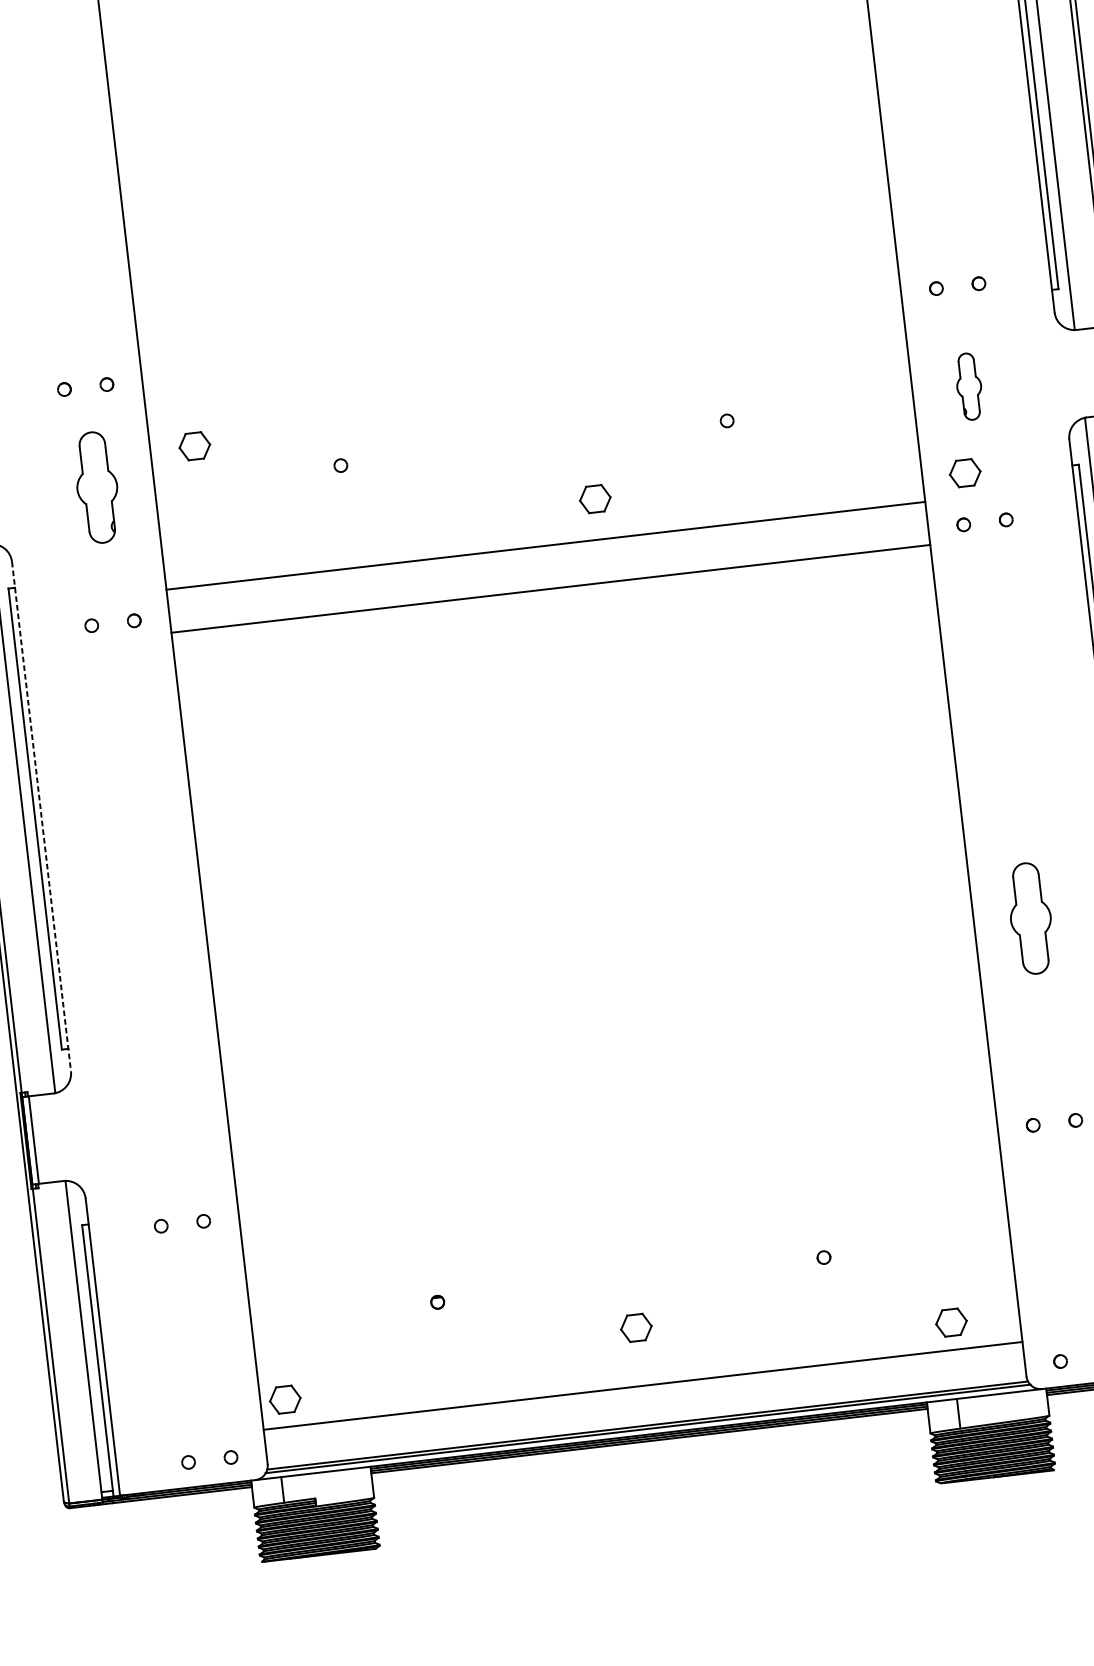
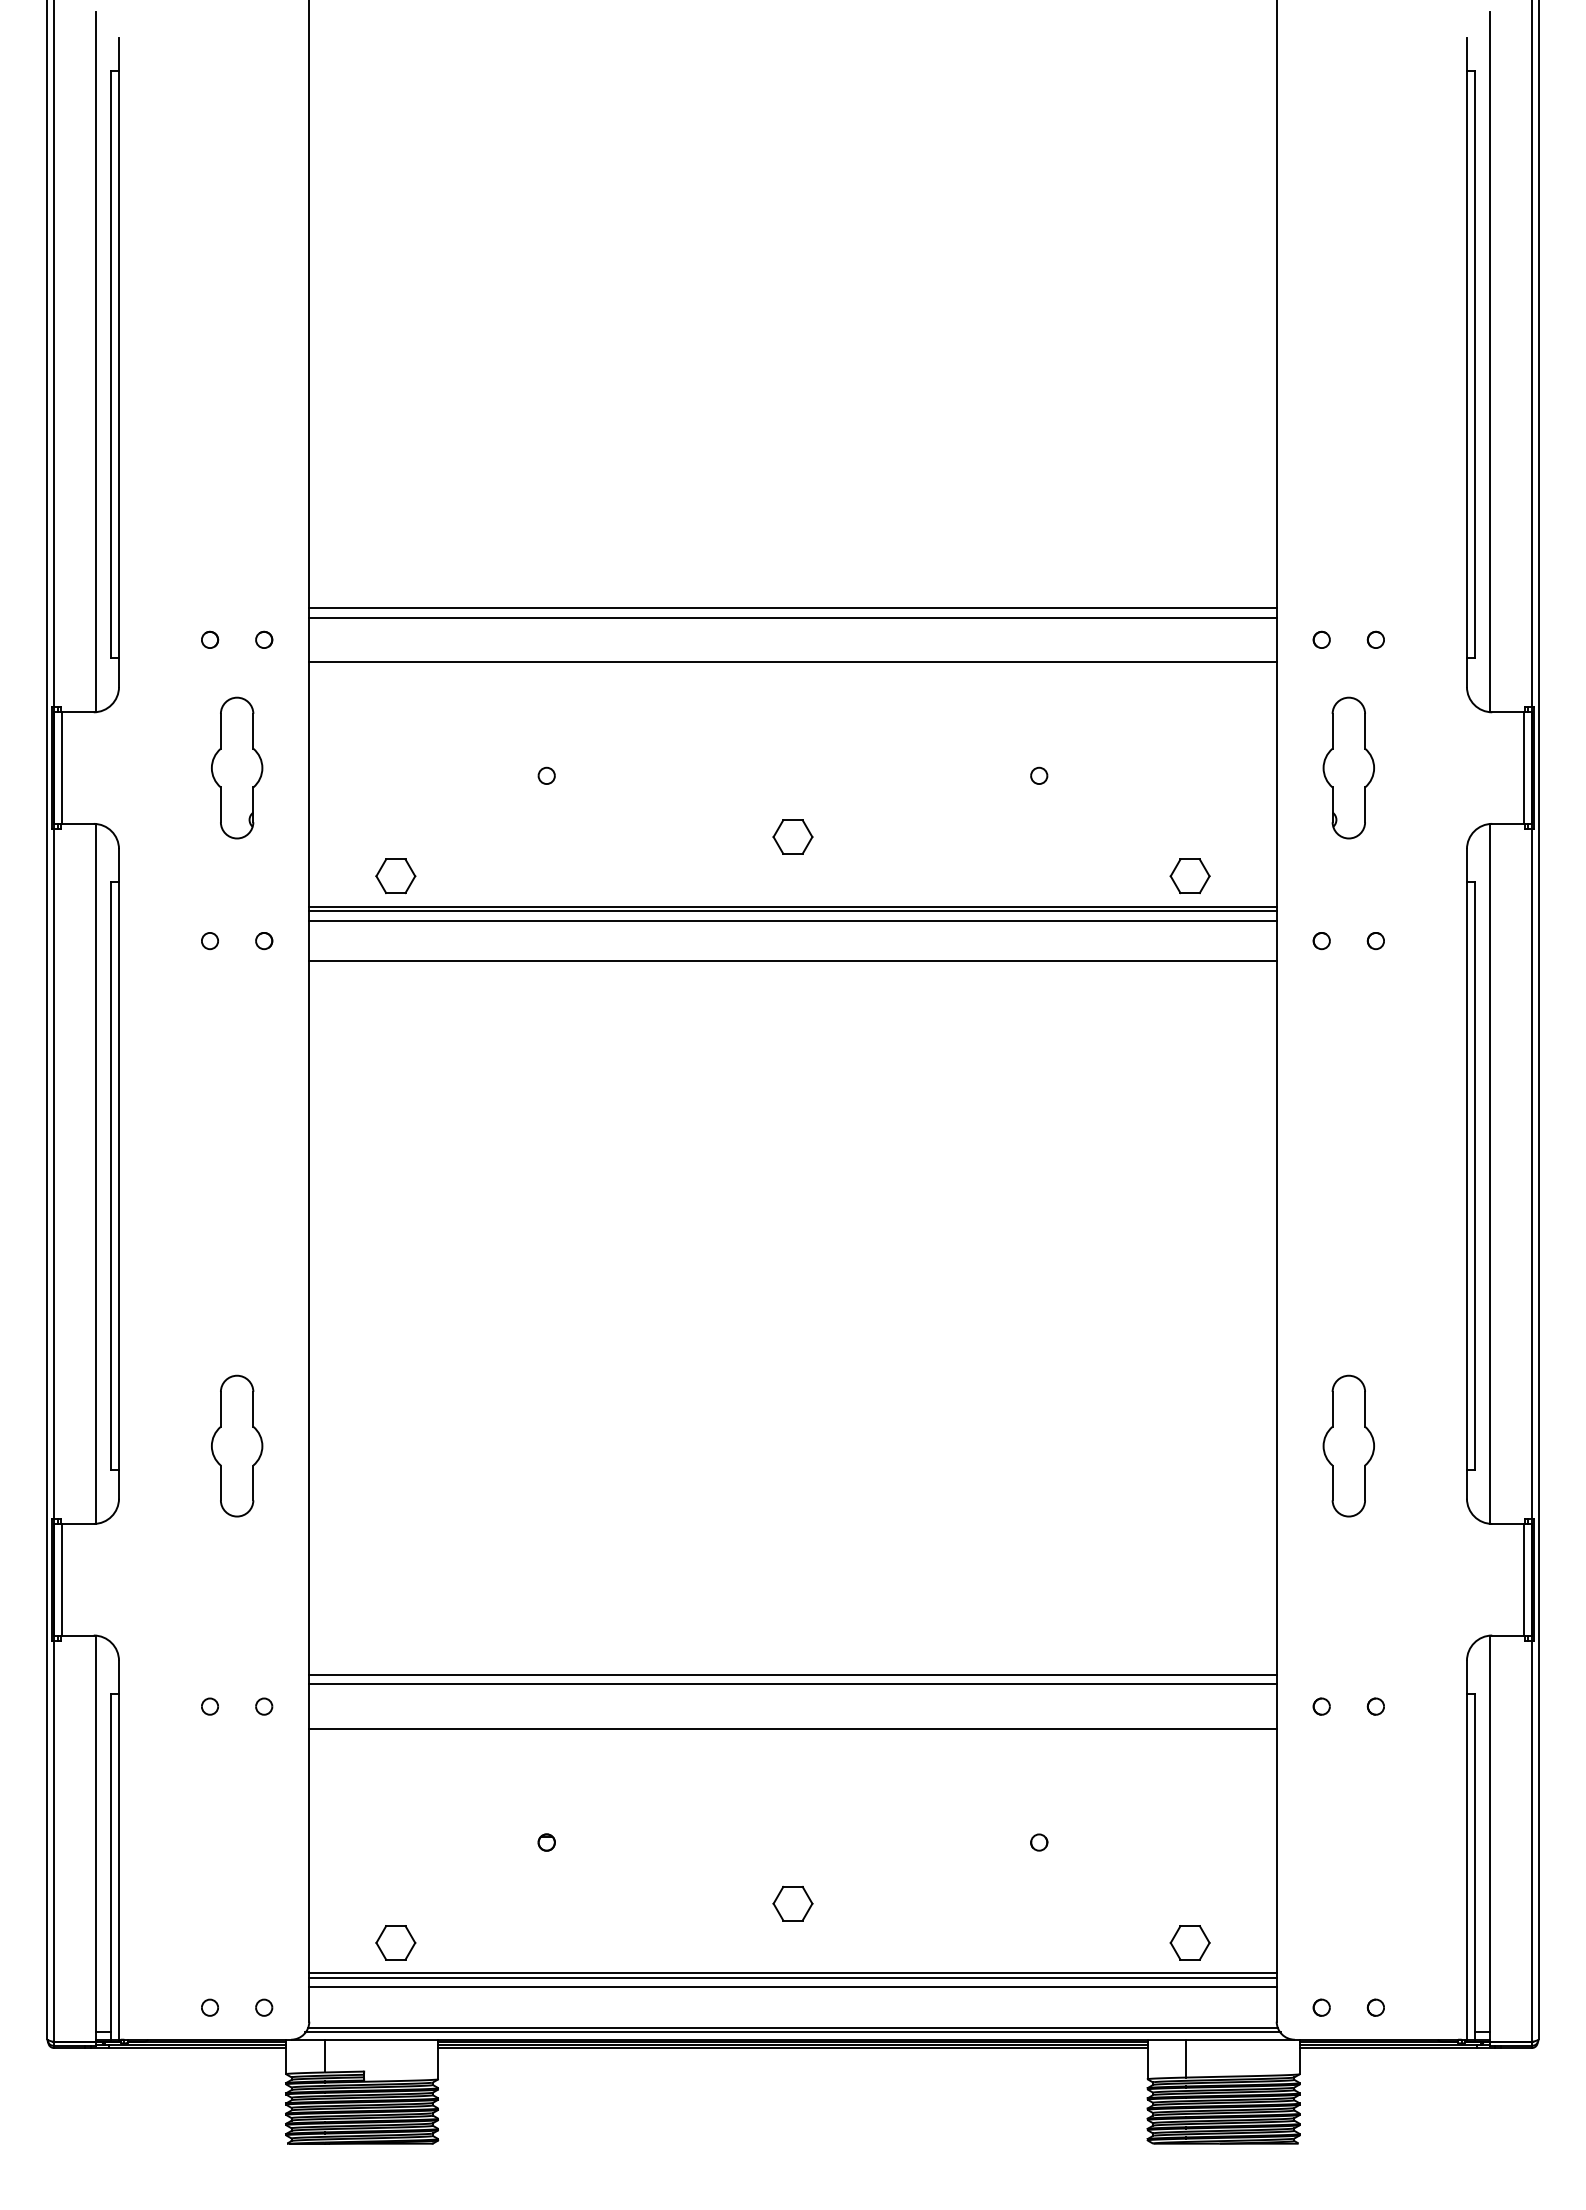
line: (518, 312) -> (792, 608), added
line: (519, 319) -> (792, 617), added
line: (523, 354) -> (792, 662), added
part: (968, 386) -> (1348, 767), size x1.67
part: (194, 446) -> (395, 876), moved
part: (964, 473) -> (1189, 876), moved
part: (594, 498) -> (792, 836), moved
line: (545, 548) -> (792, 910), added
line: (546, 556) -> (792, 920), added
line: (41, 816) -> (119, 1173), dashed -> solid
part: (159, 1018) -> (237, 1445), added
line: (615, 1148) -> (792, 1674), added
line: (616, 1156) -> (792, 1684), added
line: (620, 1190) -> (792, 1728), added
line: (642, 1382) -> (792, 1973), added
line: (643, 1393) -> (792, 1987), added
part: (284, 1399) -> (395, 1942), moved

